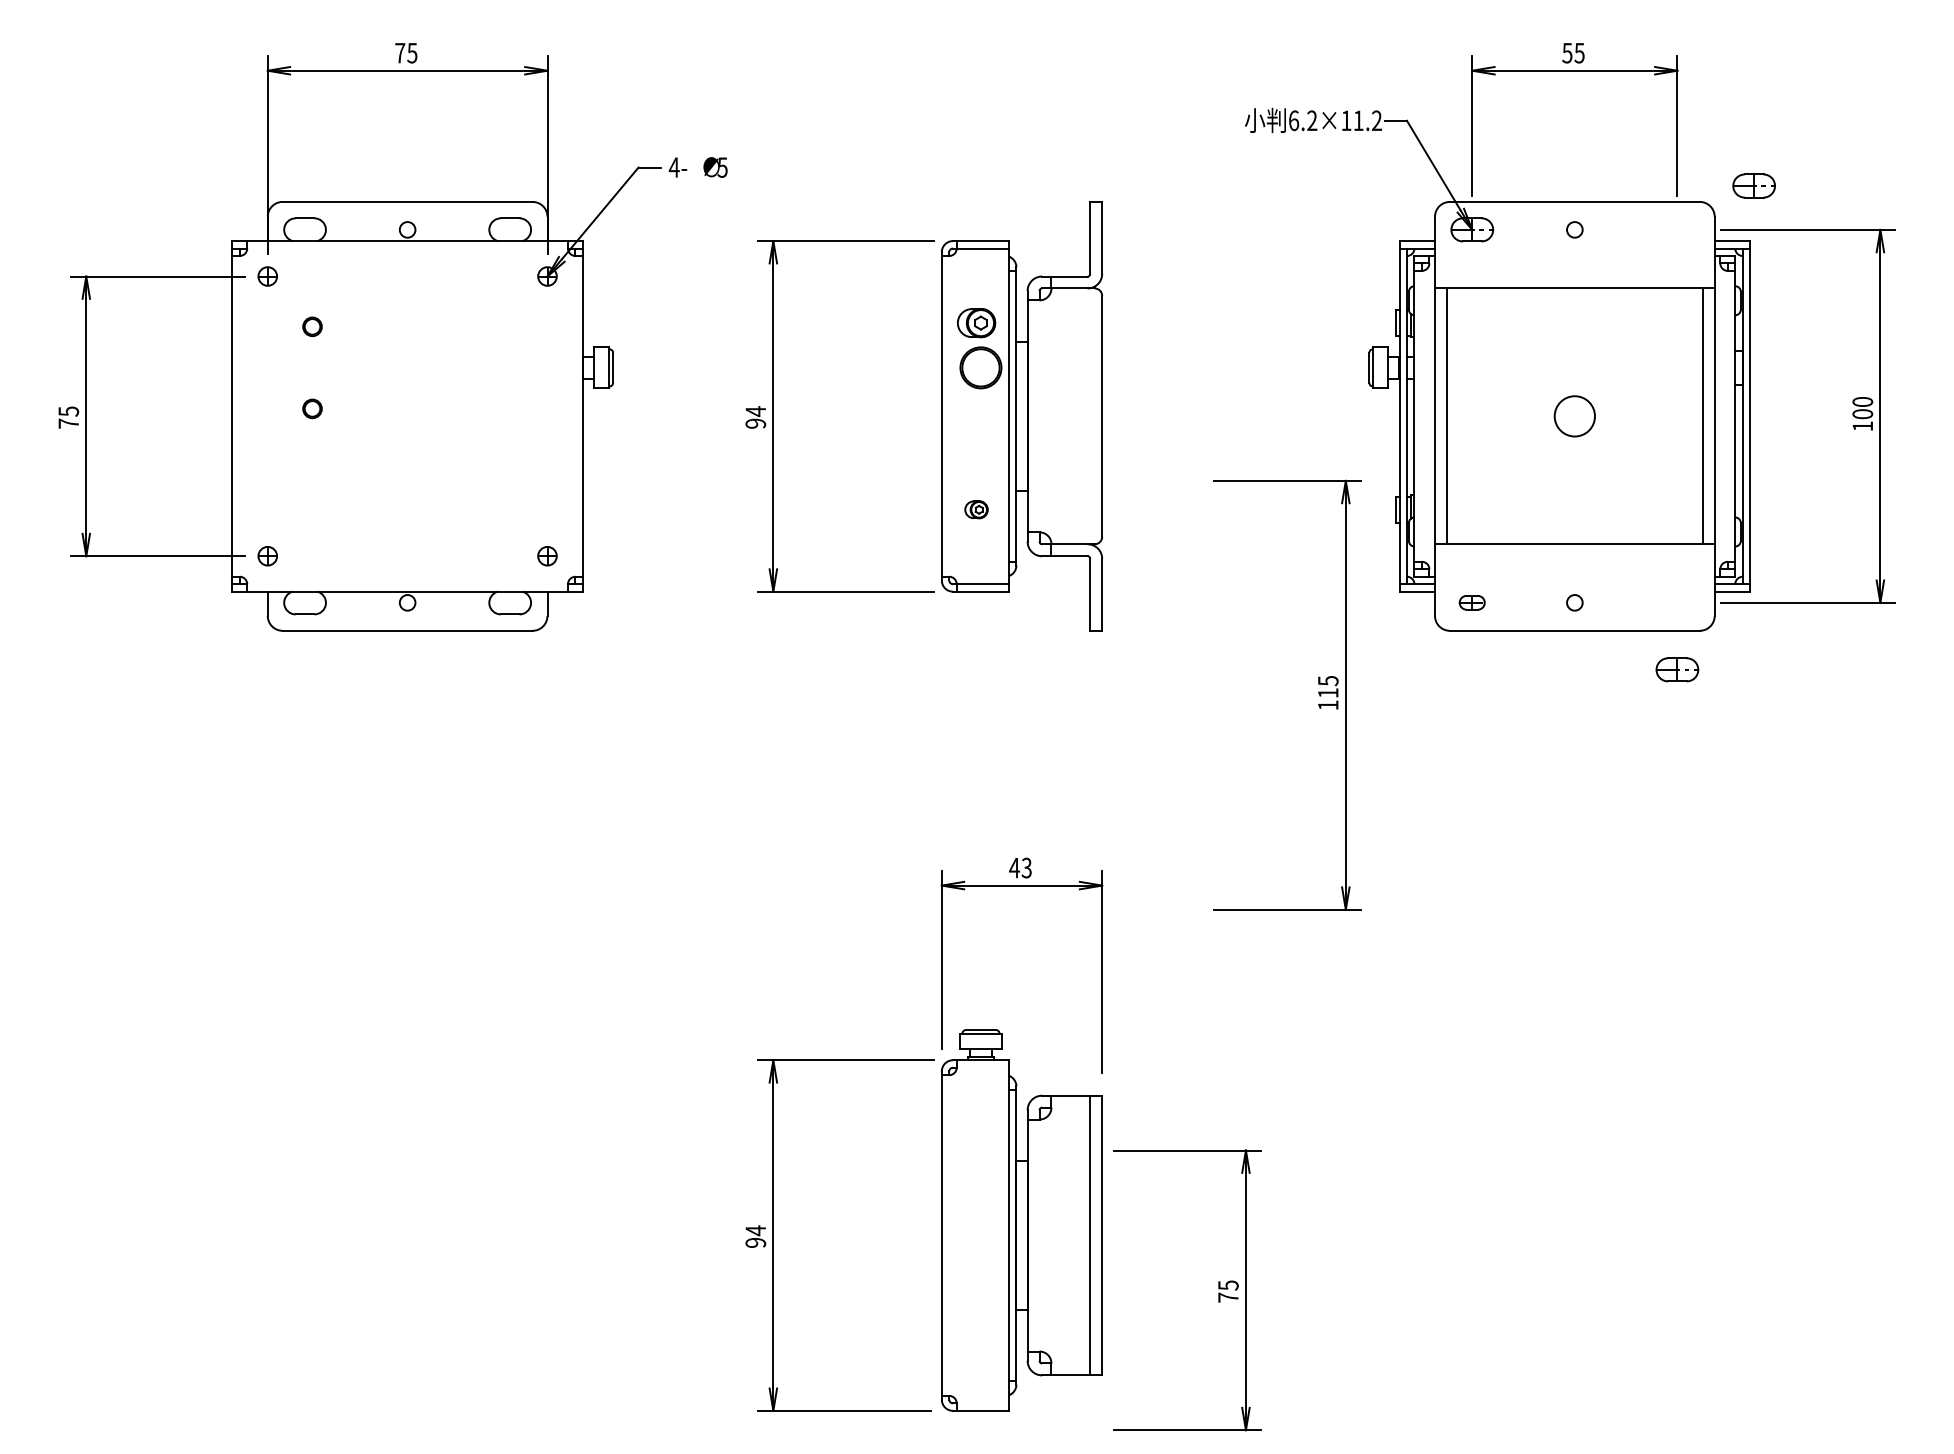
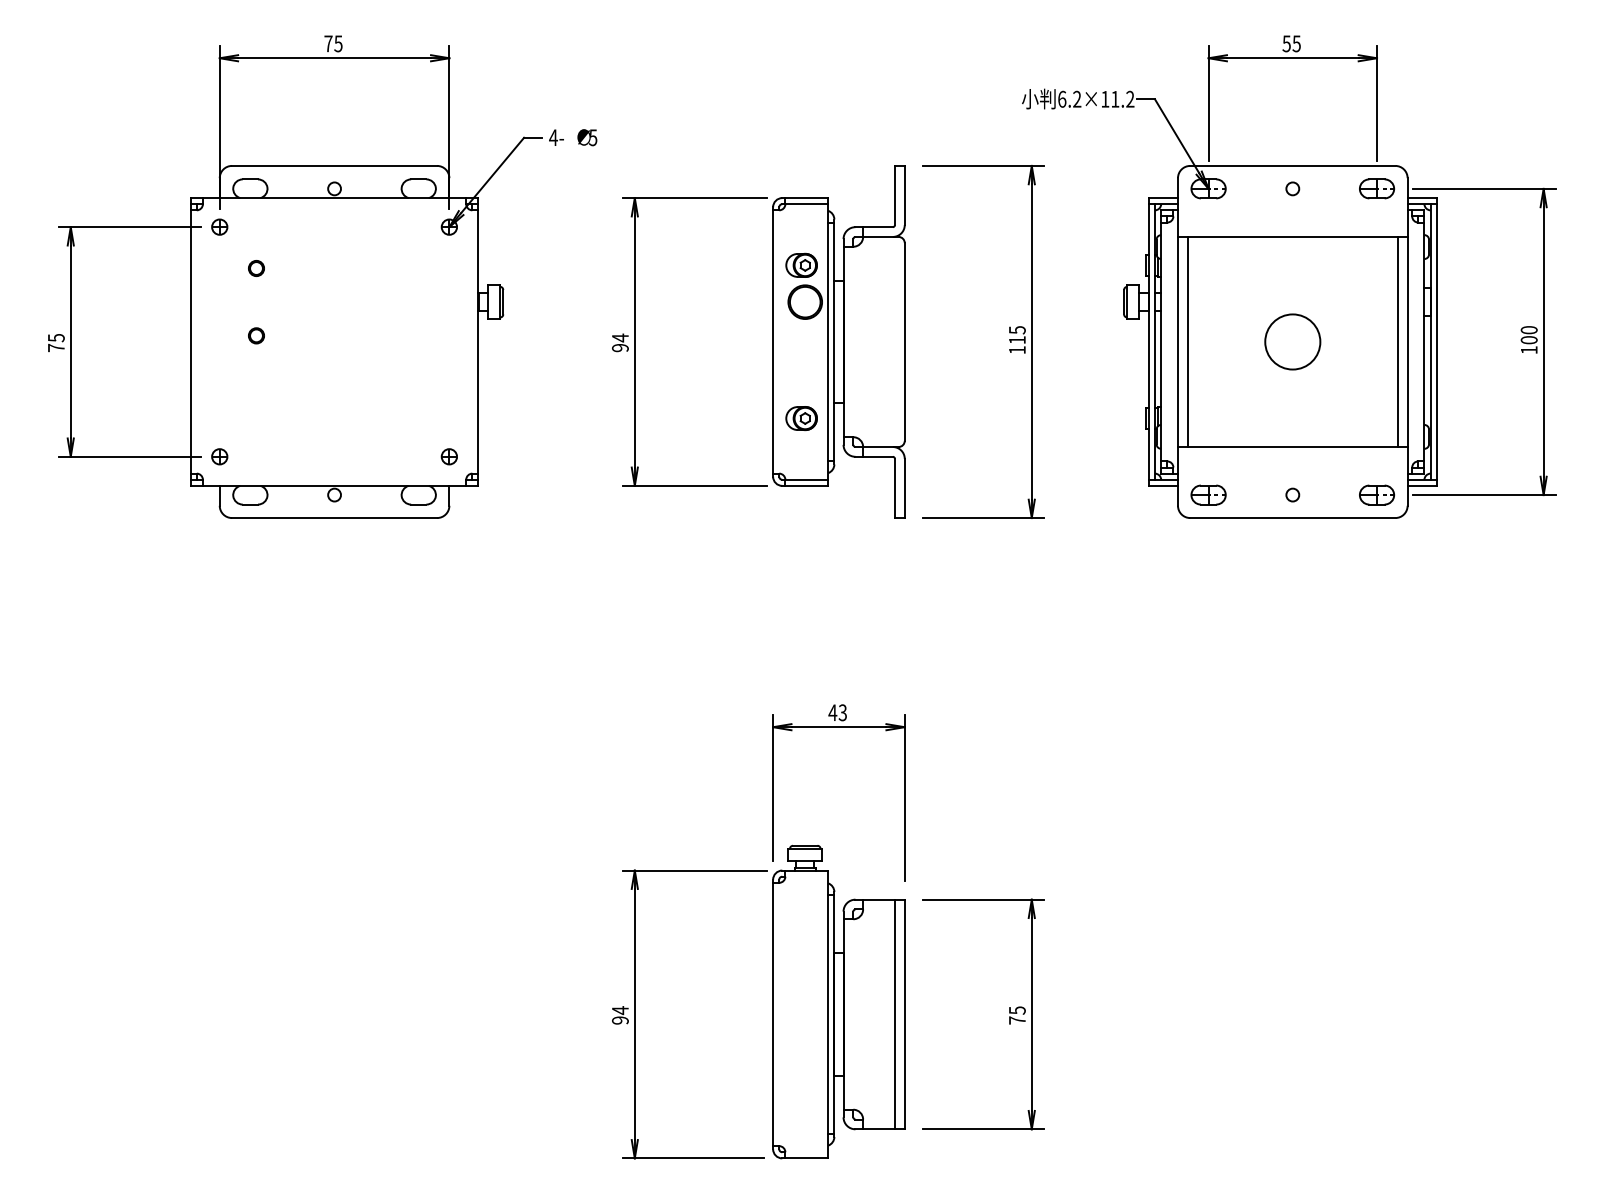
part: (1753, 185) -> (1376, 188), moved
circle: (1574, 415) -> (1292, 341), size x1.67
part: (976, 509) -> (801, 418), size x1.67
part: (1472, 602) -> (1208, 494), size x1.67
part: (1676, 669) -> (1376, 494), moved
part: (1318, 694) -> (1009, 341), moved
part: (1218, 1289) -> (1009, 1013), moved

